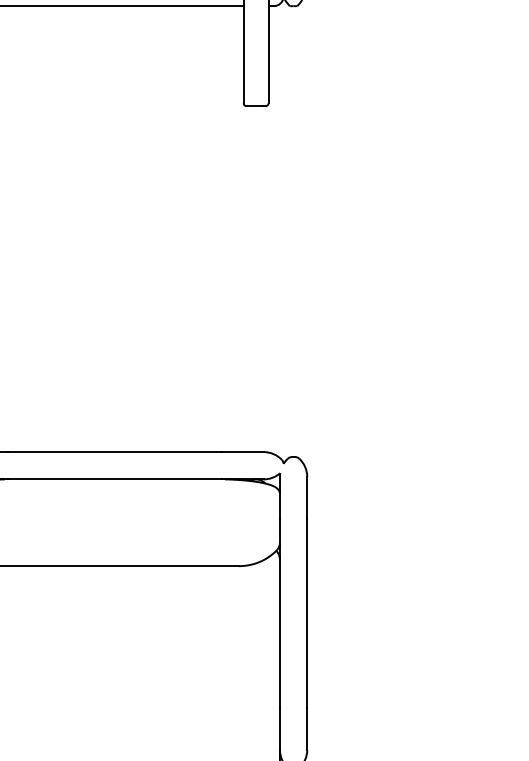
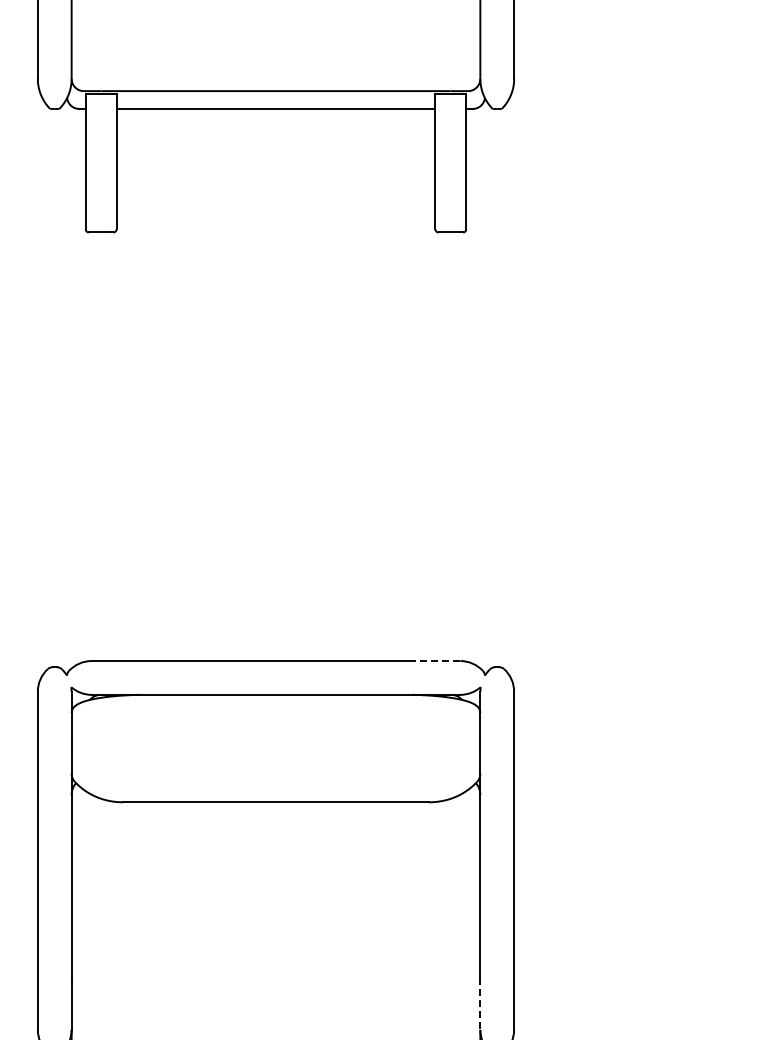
line: (242, 452) -> (433, 661), solid -> dashed
line: (280, 729) -> (480, 1004), solid -> dashed

